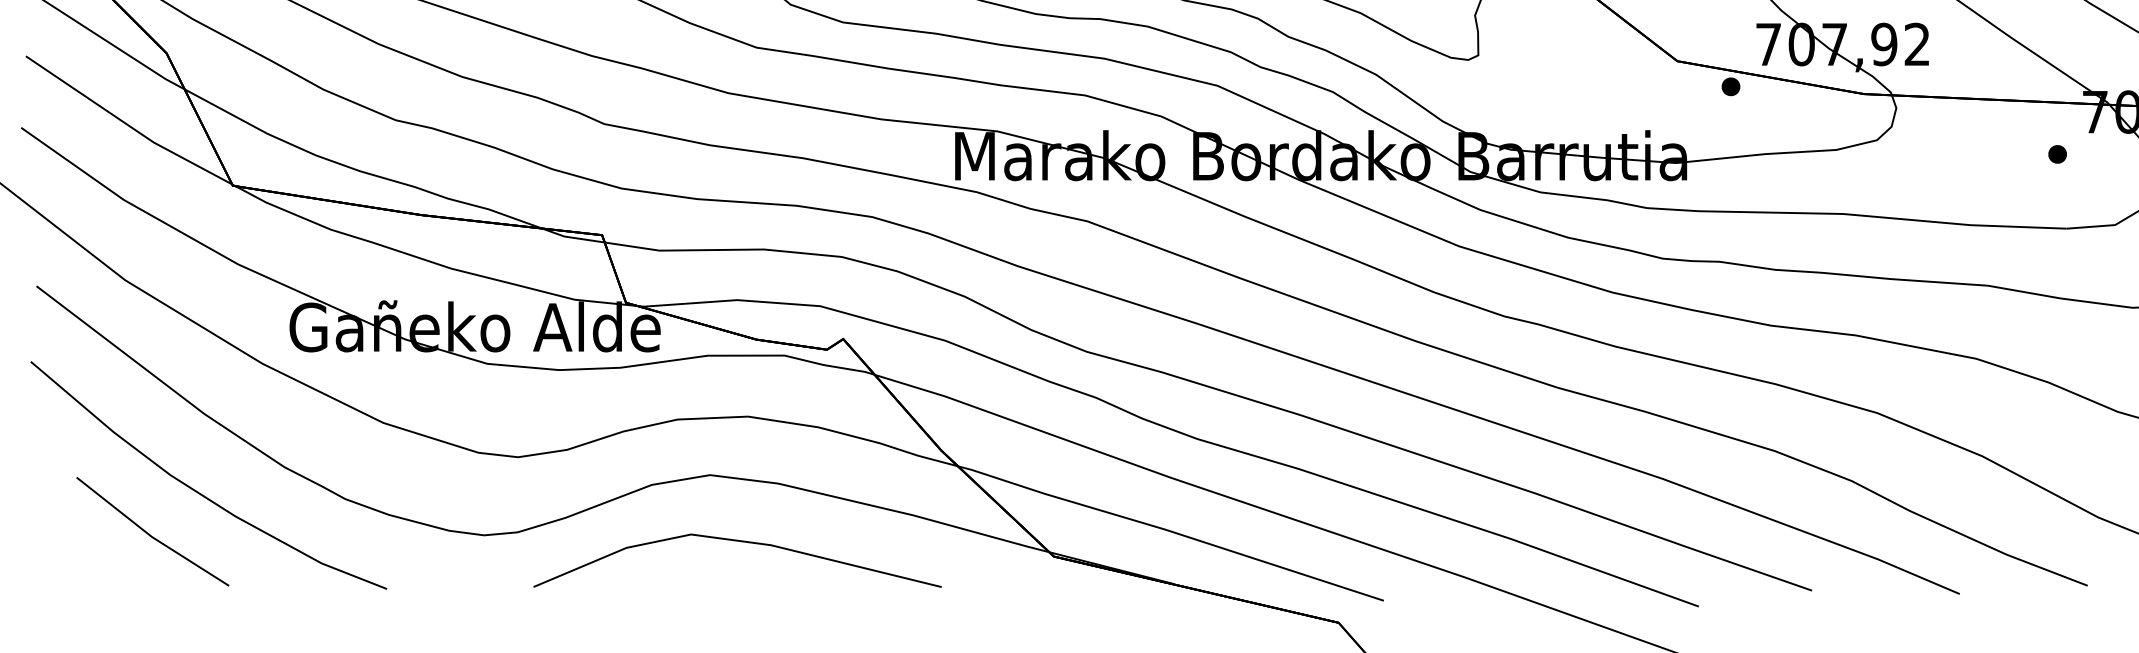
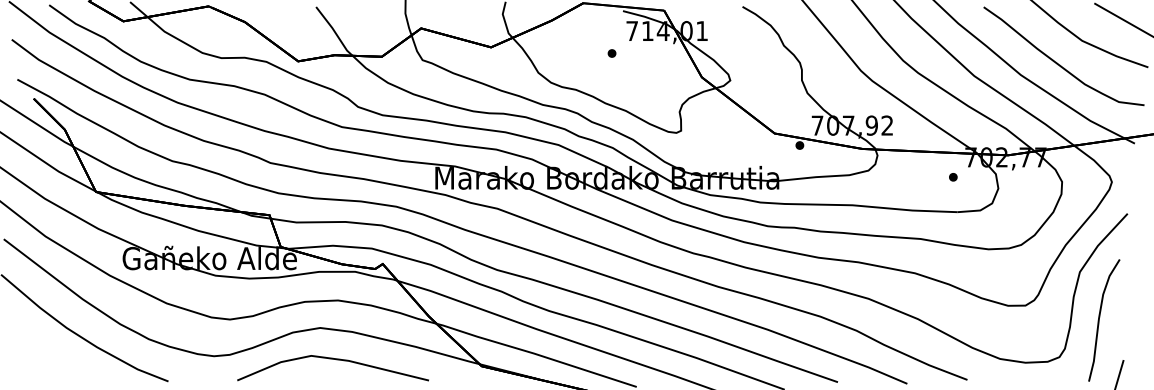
line: (150, 533) -> (57, 355), removed

